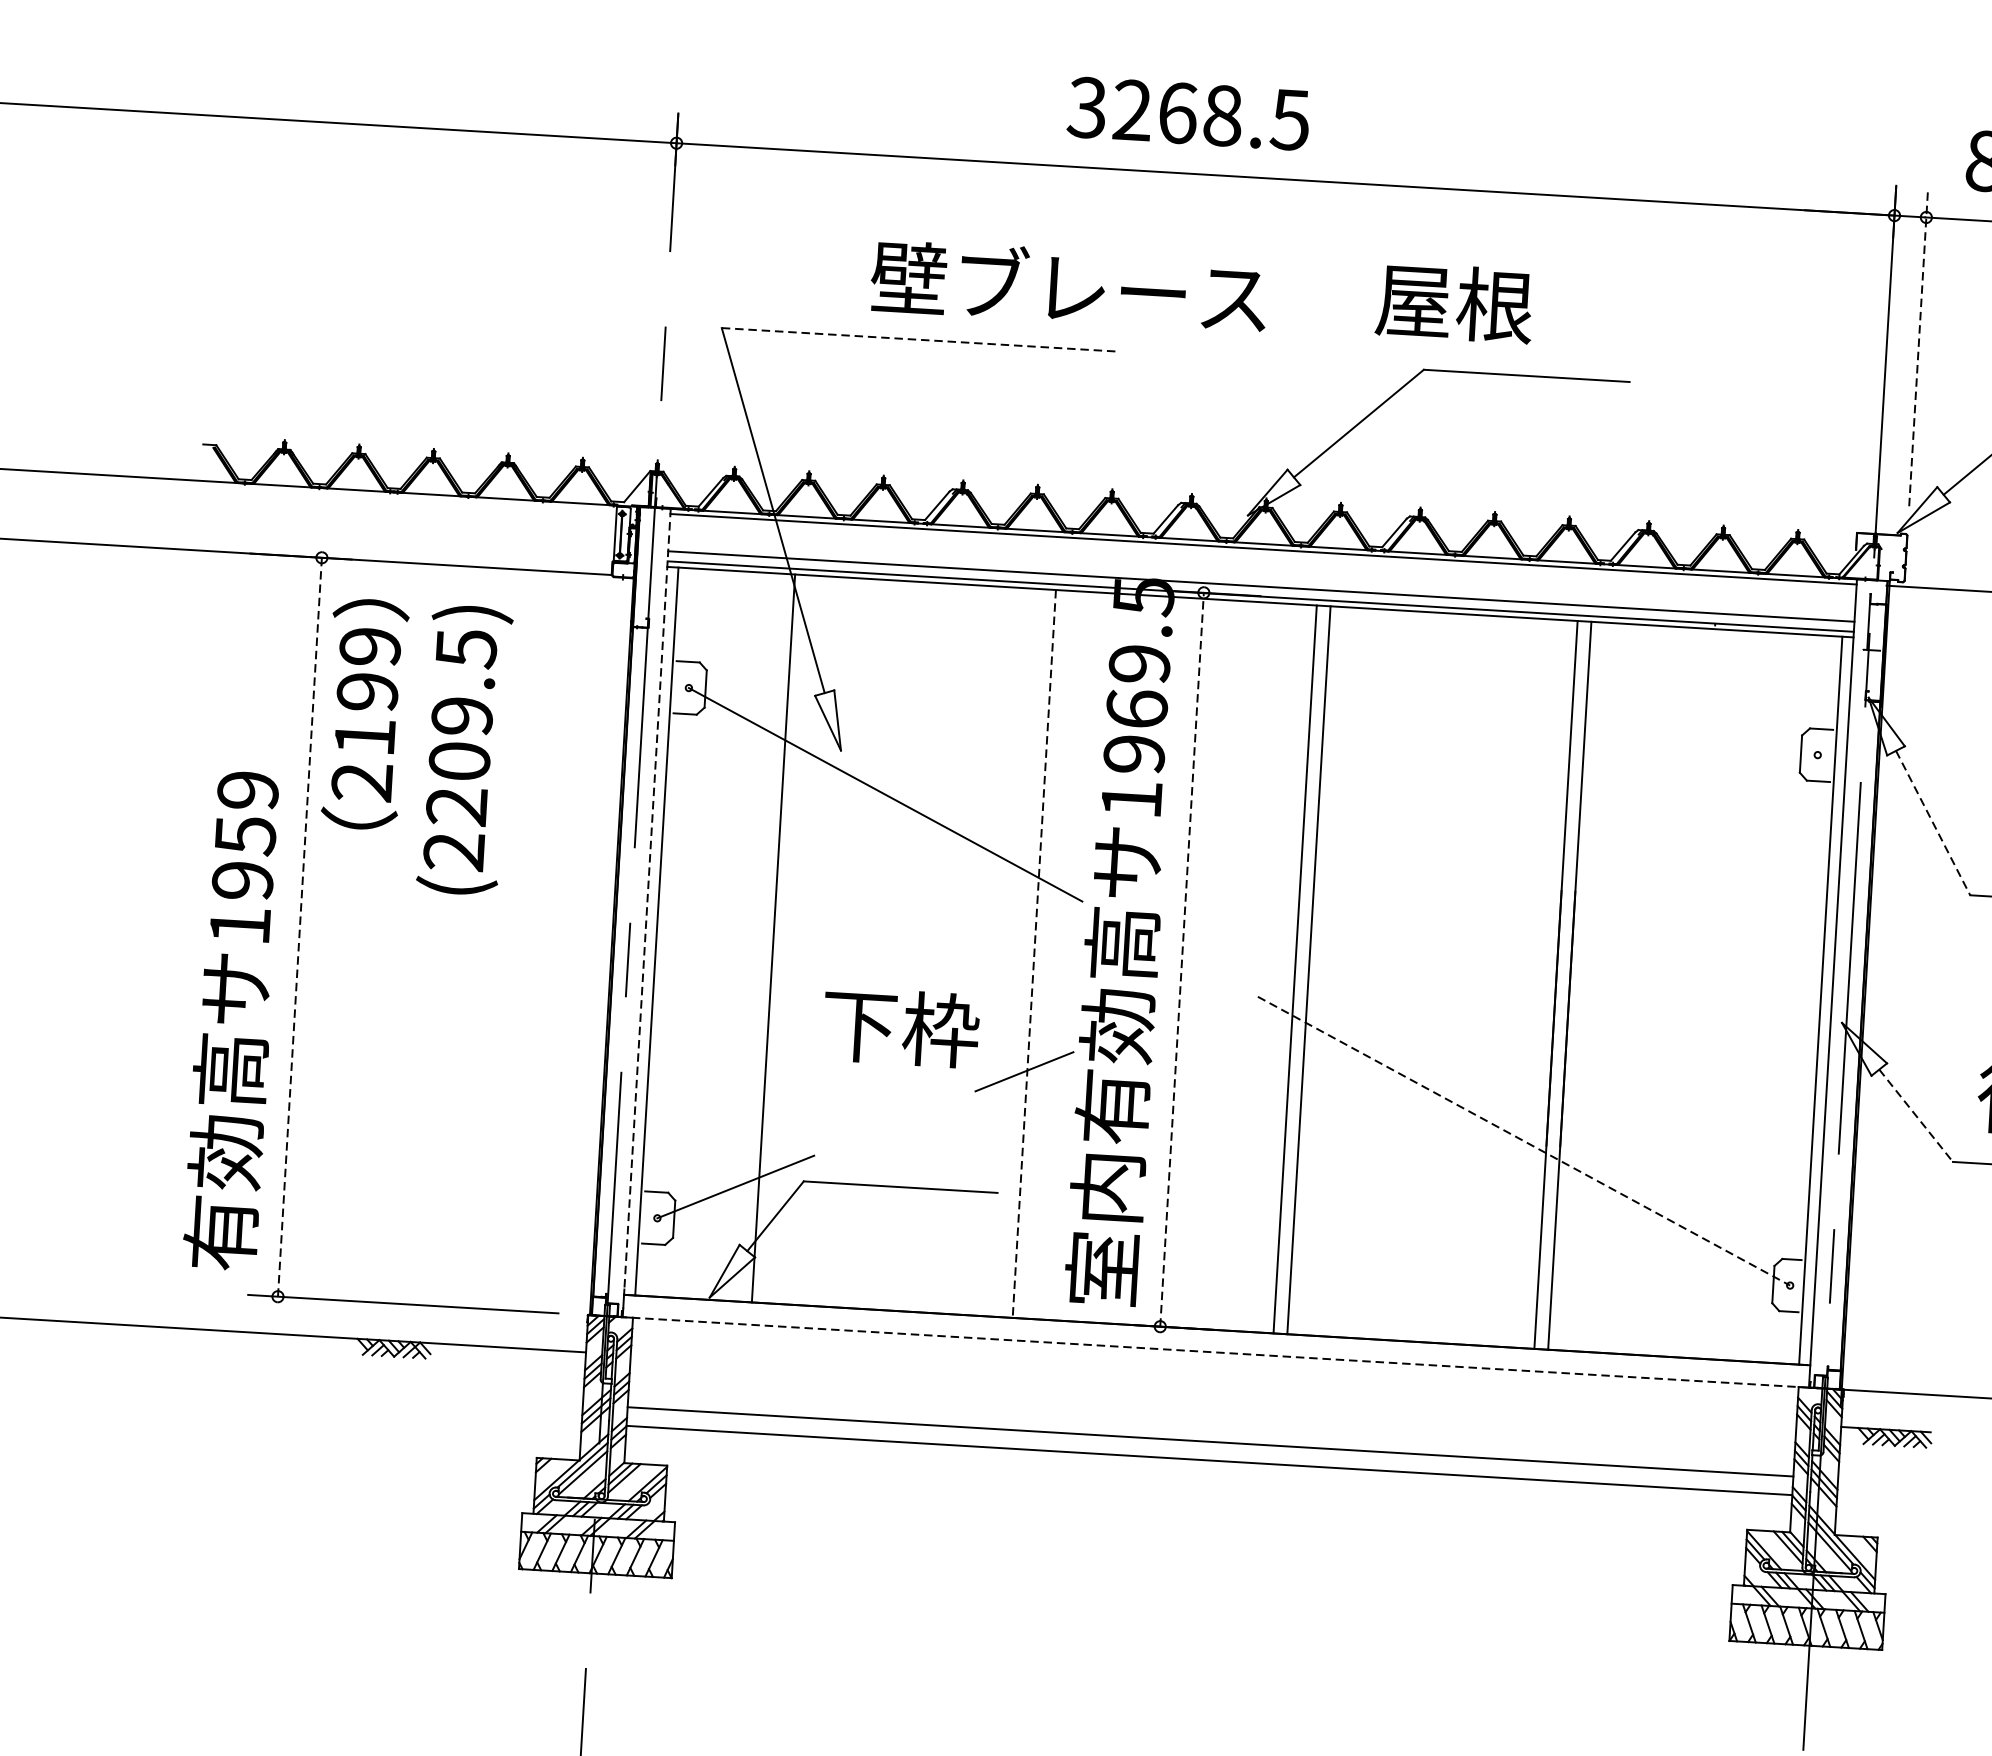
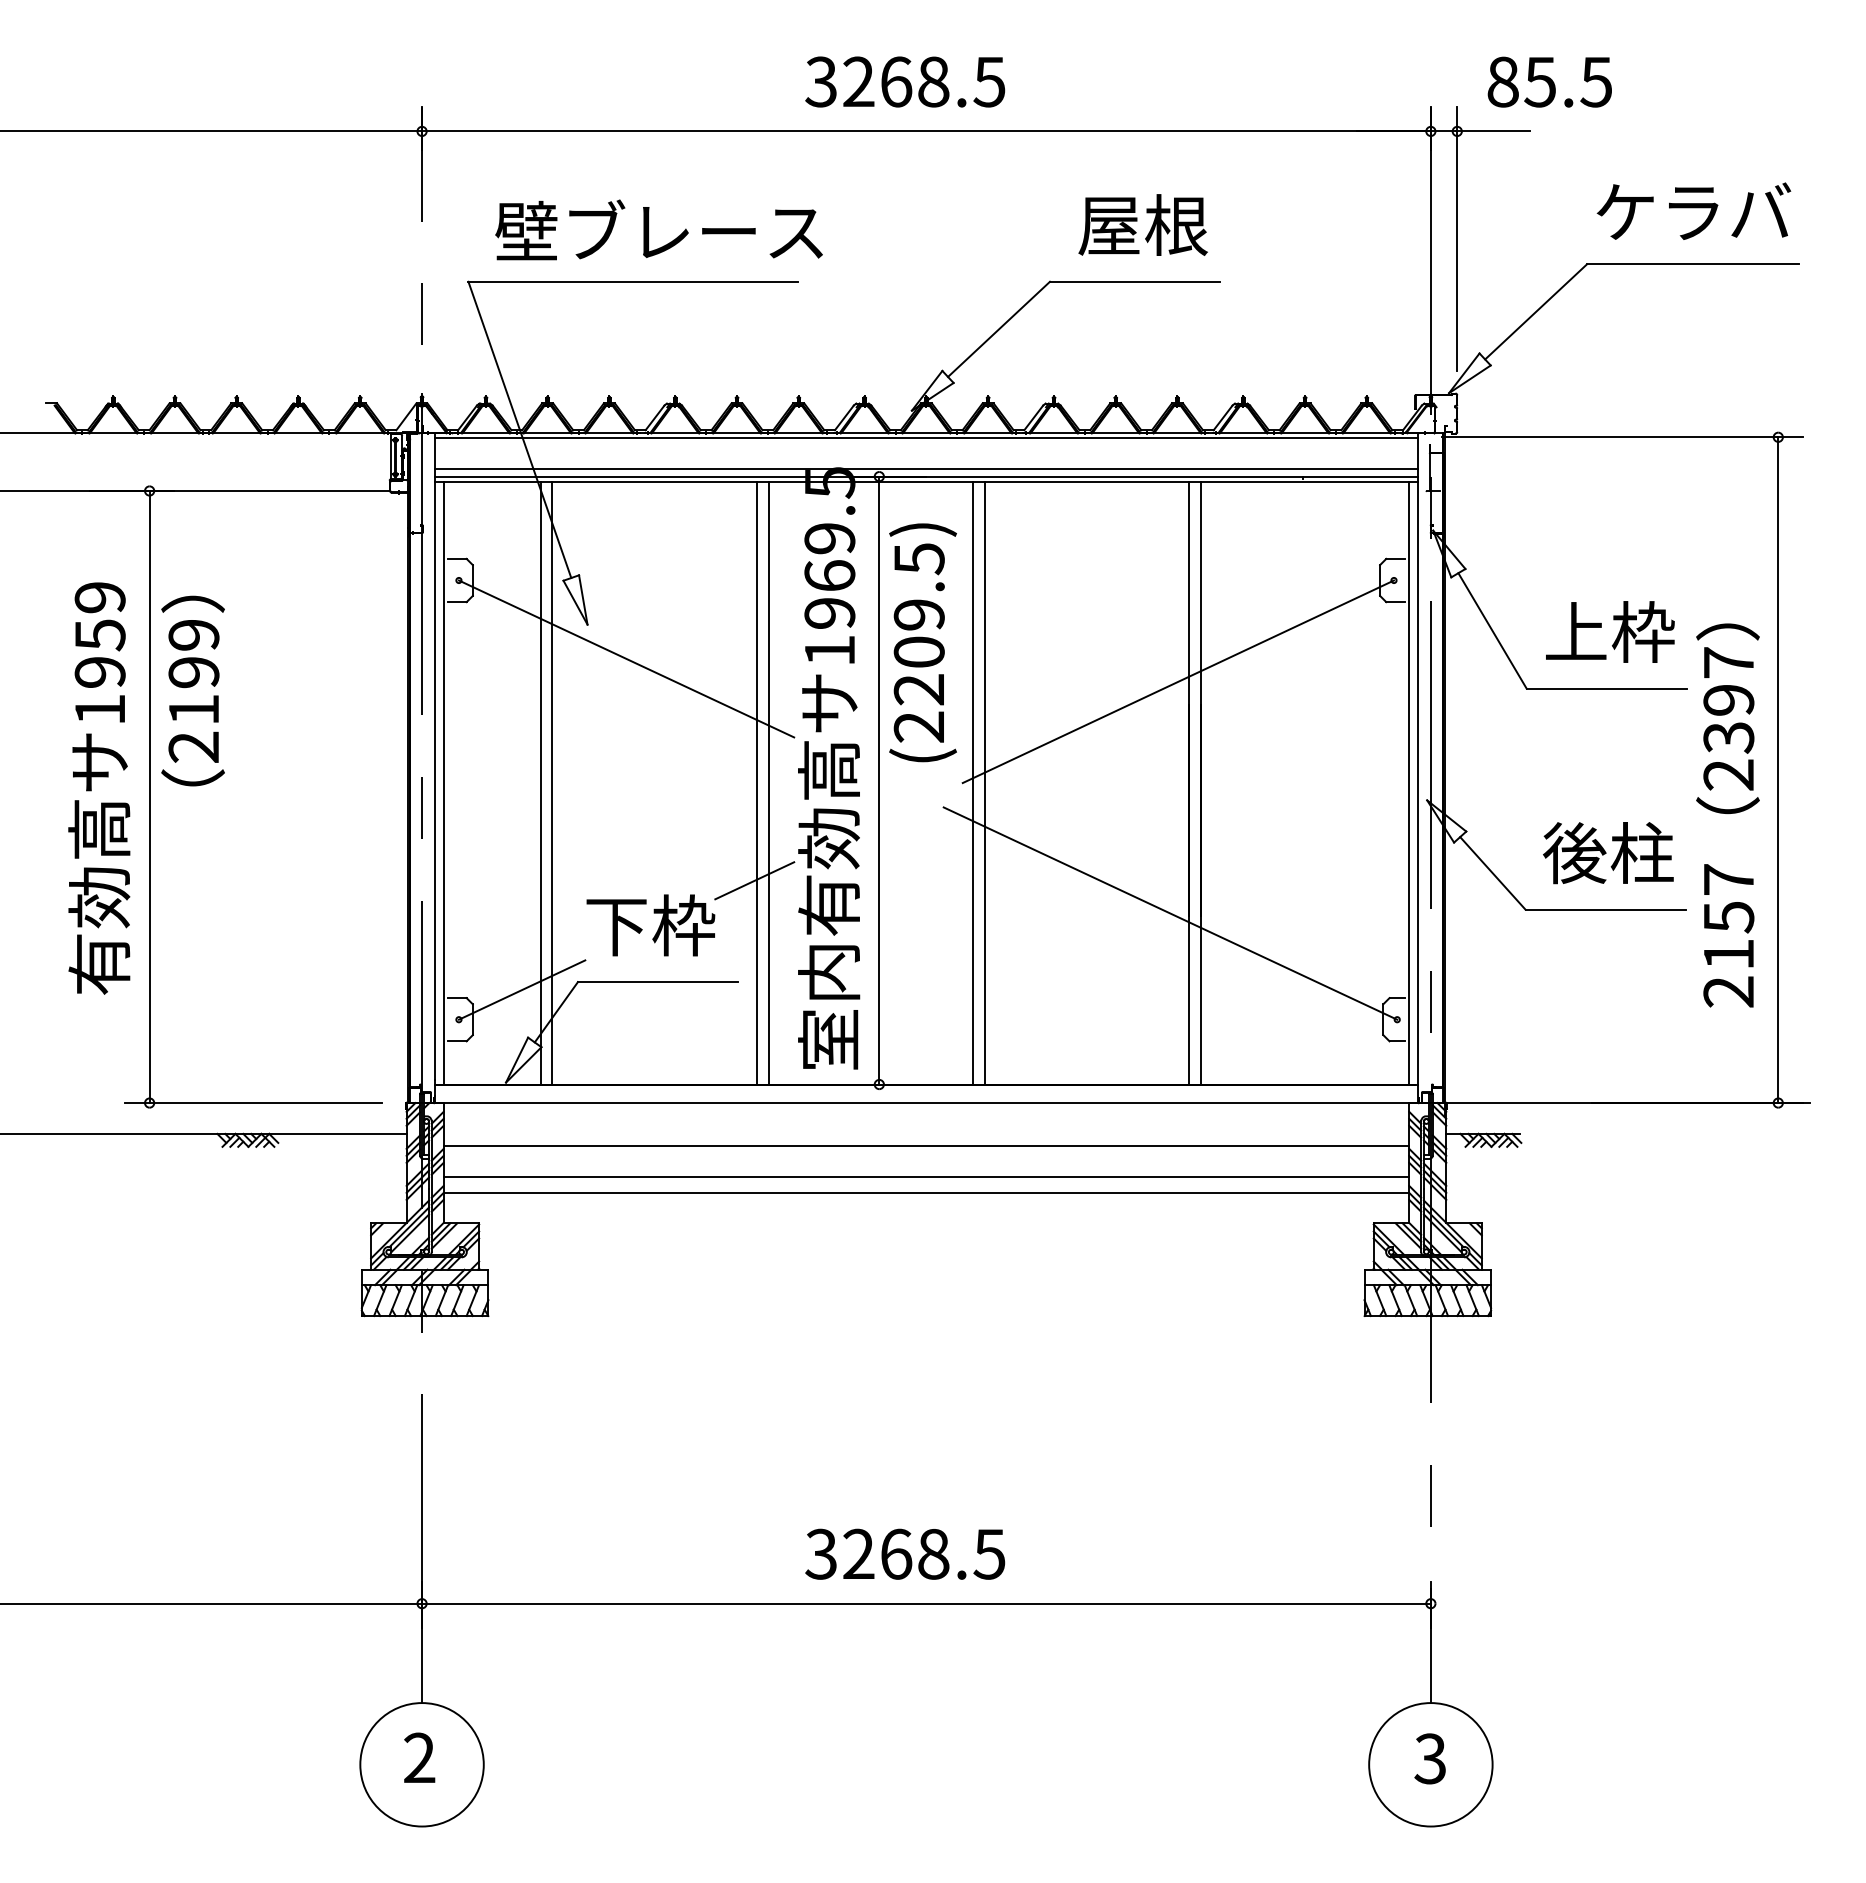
text: (1188, 113) -> (905, 81), moved
text: (1068, 285) -> (658, 229), moved
text: (1453, 302) -> (1142, 224), moved
line: (921, 339) -> (633, 281), dashed -> solid
line: (1918, 346) -> (1457, 238), dashed -> solid
text: (364, 713) -> (192, 690), moved
text: (464, 749) -> (922, 642), moved
line: (1933, 823) -> (1492, 631), dashed -> solid
line: (1549, 861) -> (1177, 681), added
line: (647, 900) -> (435, 757), dashed -> solid
line: (299, 926) -> (149, 796), dashed -> solid
line: (787, 938) -> (552, 782), added
line: (1034, 954) -> (757, 783), dashed -> solid
line: (1048, 954) -> (768, 782), added
line: (1182, 959) -> (879, 780), dashed -> solid
text: (233, 1020) -> (99, 788), moved
text: (900, 1027) -> (650, 925), moved
line: (1915, 1115) -> (1492, 873), dashed -> solid
line: (1524, 1141) -> (1170, 913), dashed -> solid
line: (1207, 1352) -> (919, 1103), dashed -> solid
line: (1212, 1404) -> (926, 1146), added

